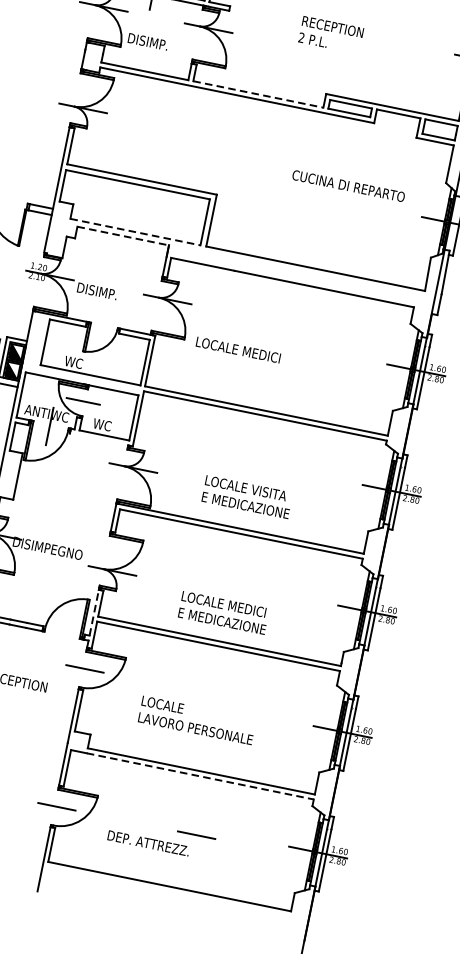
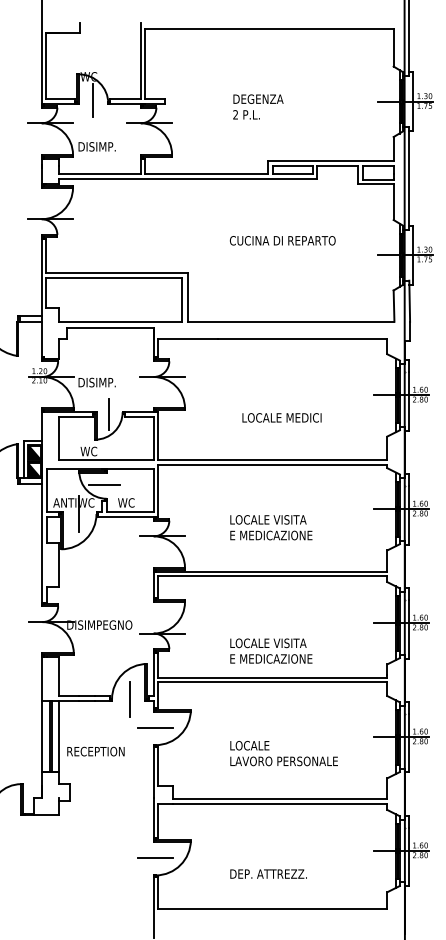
text: (333, 26) -> (262, 98), RECEPTION -> DEGENZA
line: (258, 94) -> (207, 174), dashed -> solid
text: (348, 185) -> (282, 240), moved
line: (136, 231) -> (121, 321), dashed -> solid
line: (123, 235) -> (110, 327), dashed -> solid
line: (102, 326) -> (108, 413), added
text: (237, 349) -> (281, 417), moved
line: (98, 439) -> (125, 516), added
text: (247, 497) -> (271, 527), moved
text: (246, 609) -> (291, 643), LOCALE MEDICI -> LOCALE VISITA
line: (94, 612) -> (153, 674), dashed -> solid
line: (63, 632) -> (129, 698), added
text: (196, 720) -> (283, 753), moved
line: (200, 776) -> (280, 803), dashed -> solid
line: (196, 834) -> (287, 857), removed
text: (148, 842) -> (268, 873), moved

